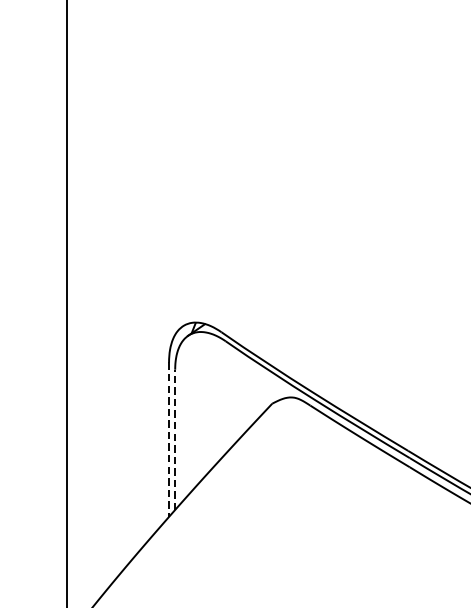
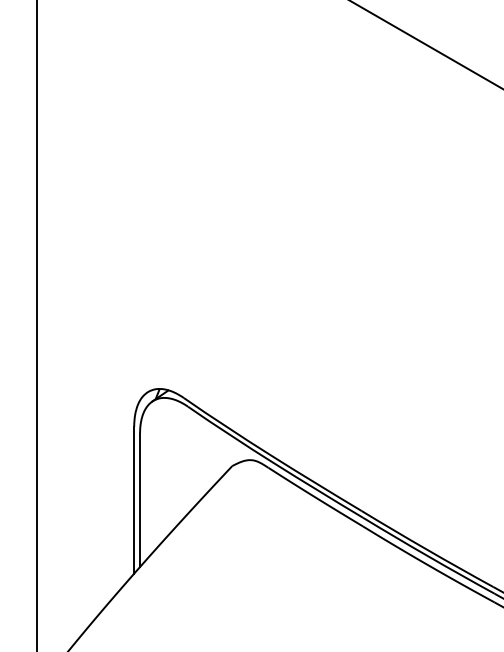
line: (169, 439) -> (134, 500), dashed -> solid
line: (175, 439) -> (140, 500), dashed -> solid

